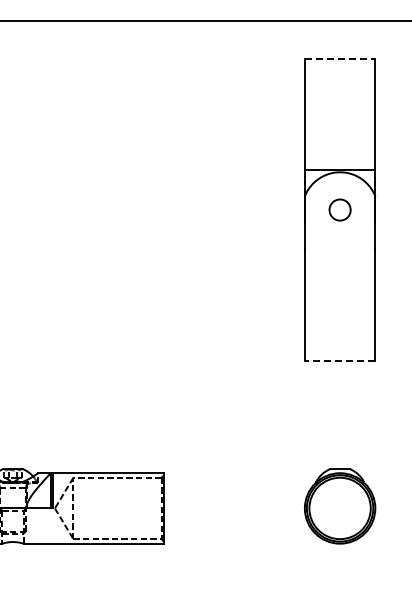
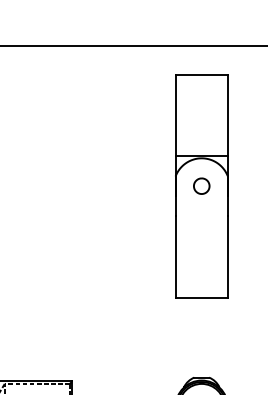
line: (340, 59) -> (202, 75), dashed -> solid
line: (339, 361) -> (201, 298), dashed -> solid

